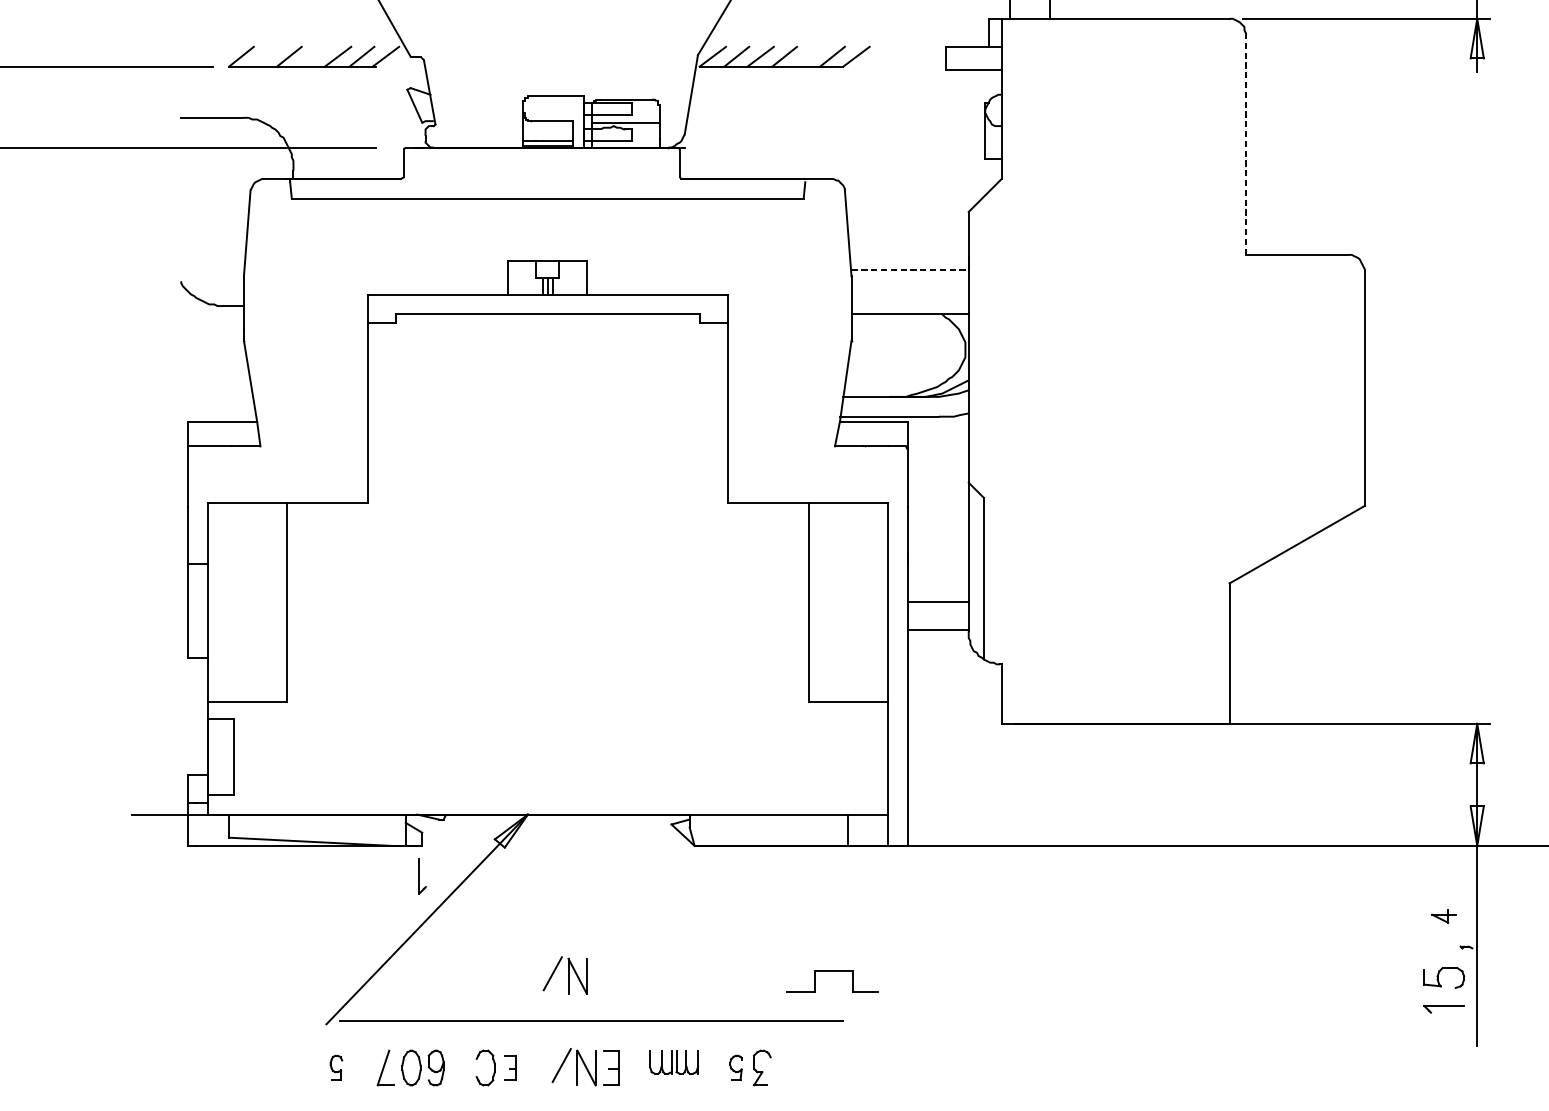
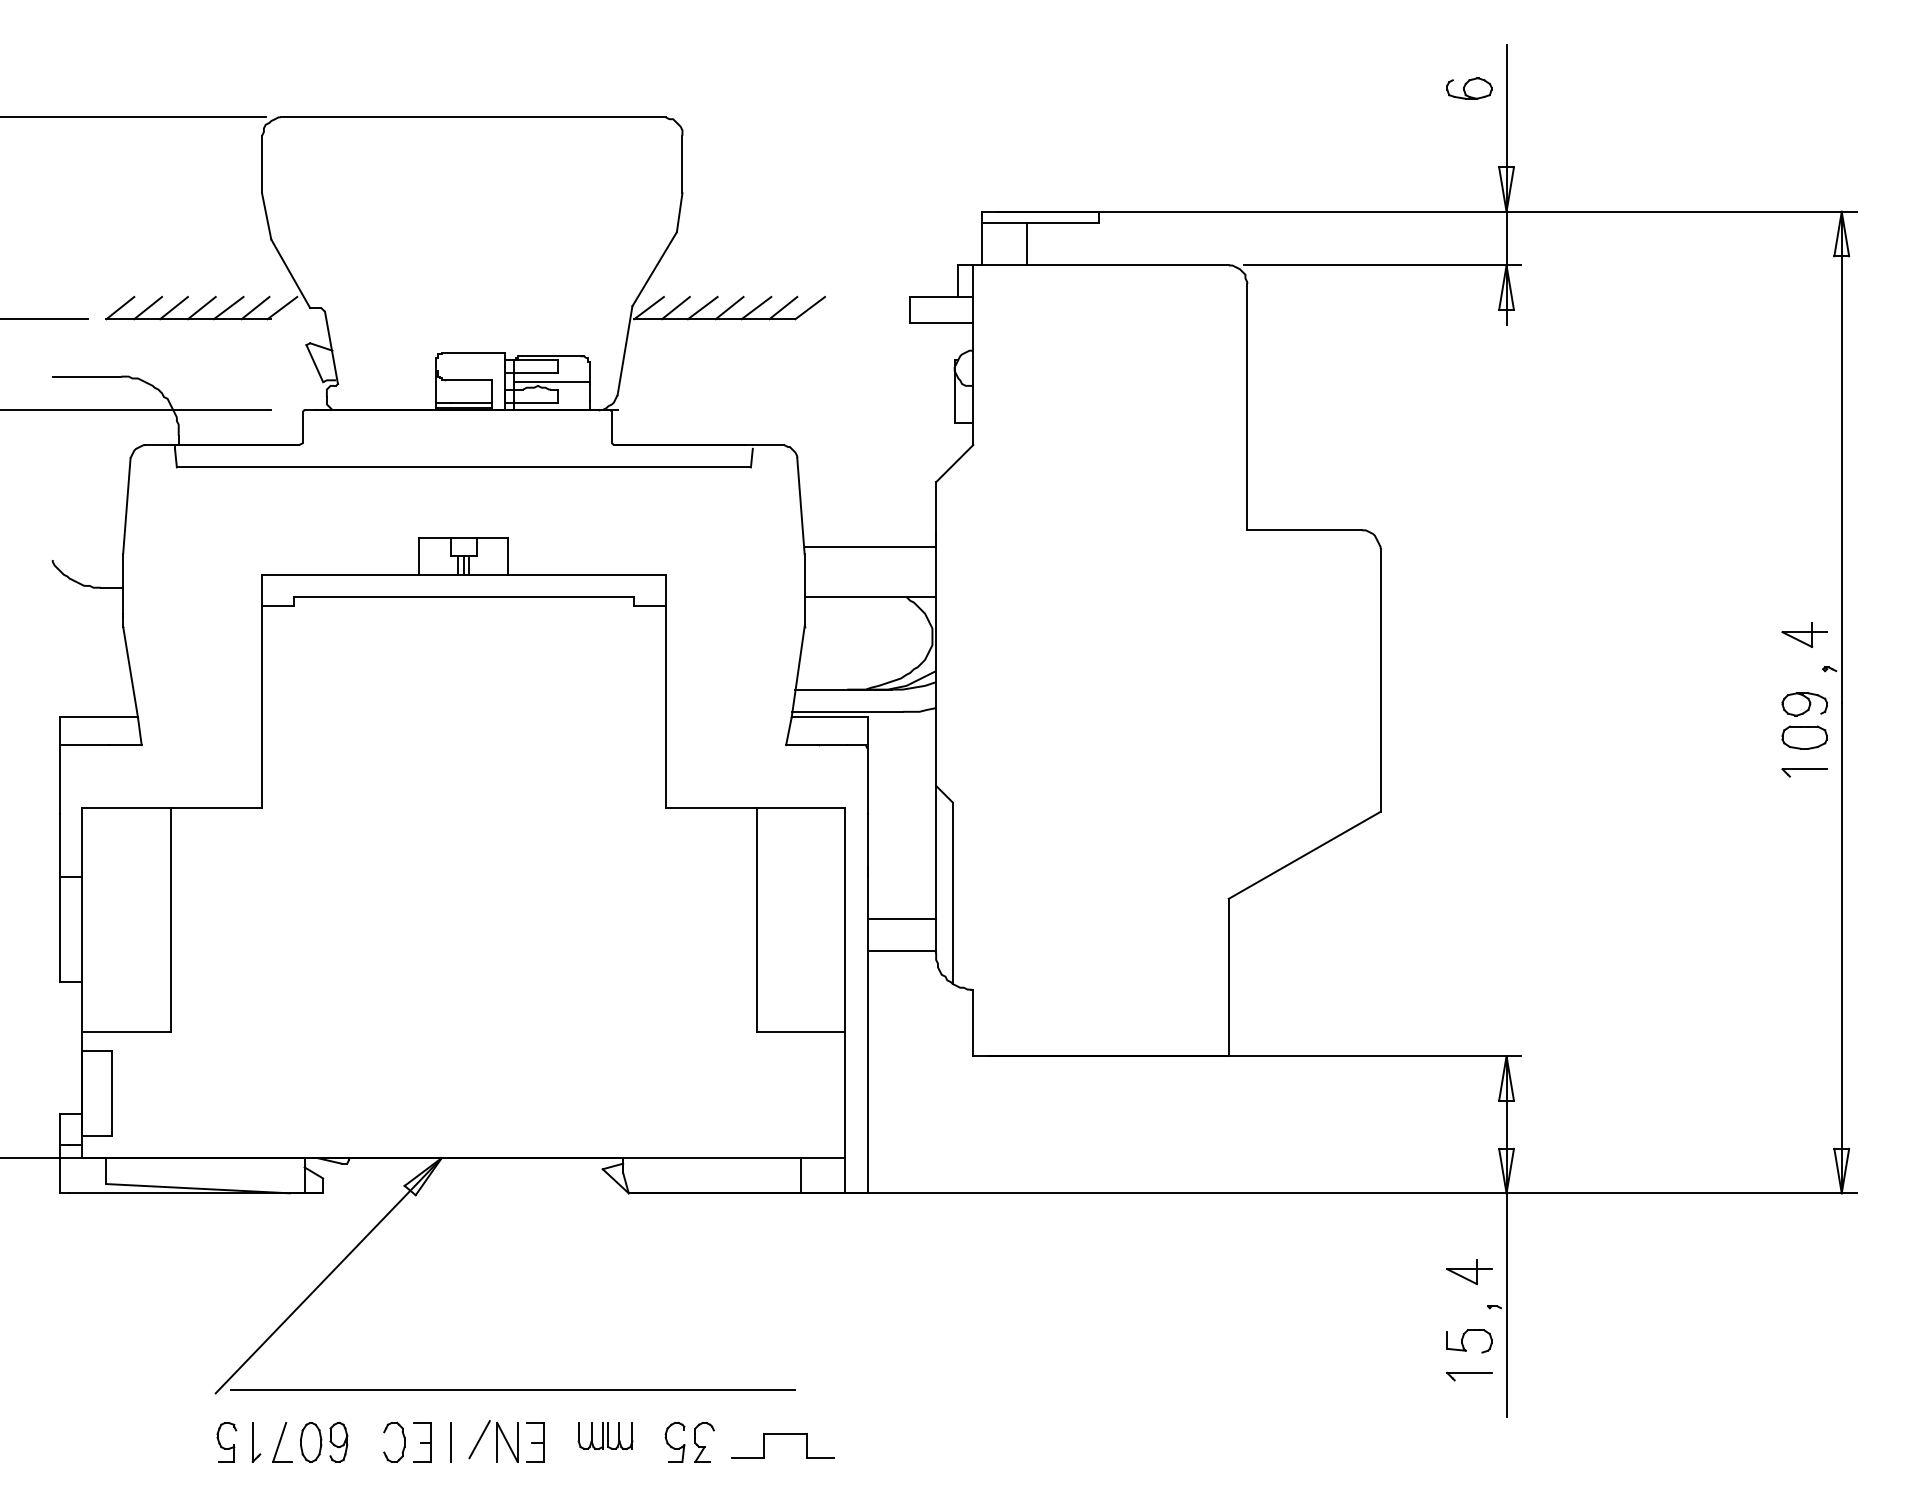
line: (266, 56) -> (148, 307), added
line: (313, 56) -> (201, 307), added
line: (808, 56) -> (756, 307), added
line: (1246, 144) -> (1247, 406), dashed -> solid
line: (910, 269) -> (870, 546), dashed -> solid
part: (422, 876) -> (256, 1442), moved
part: (1444, 916) -> (1469, 1272), size x1.67
part: (831, 970) -> (782, 1434), moved
part: (565, 975) -> (483, 1338), removed
line: (535, 1067) -> (450, 1441), added
part: (735, 1067) -> (674, 1441), size x1.43
part: (336, 1068) -> (226, 1442), size x1.43
part: (510, 1068) -> (422, 1442), size x1.43

